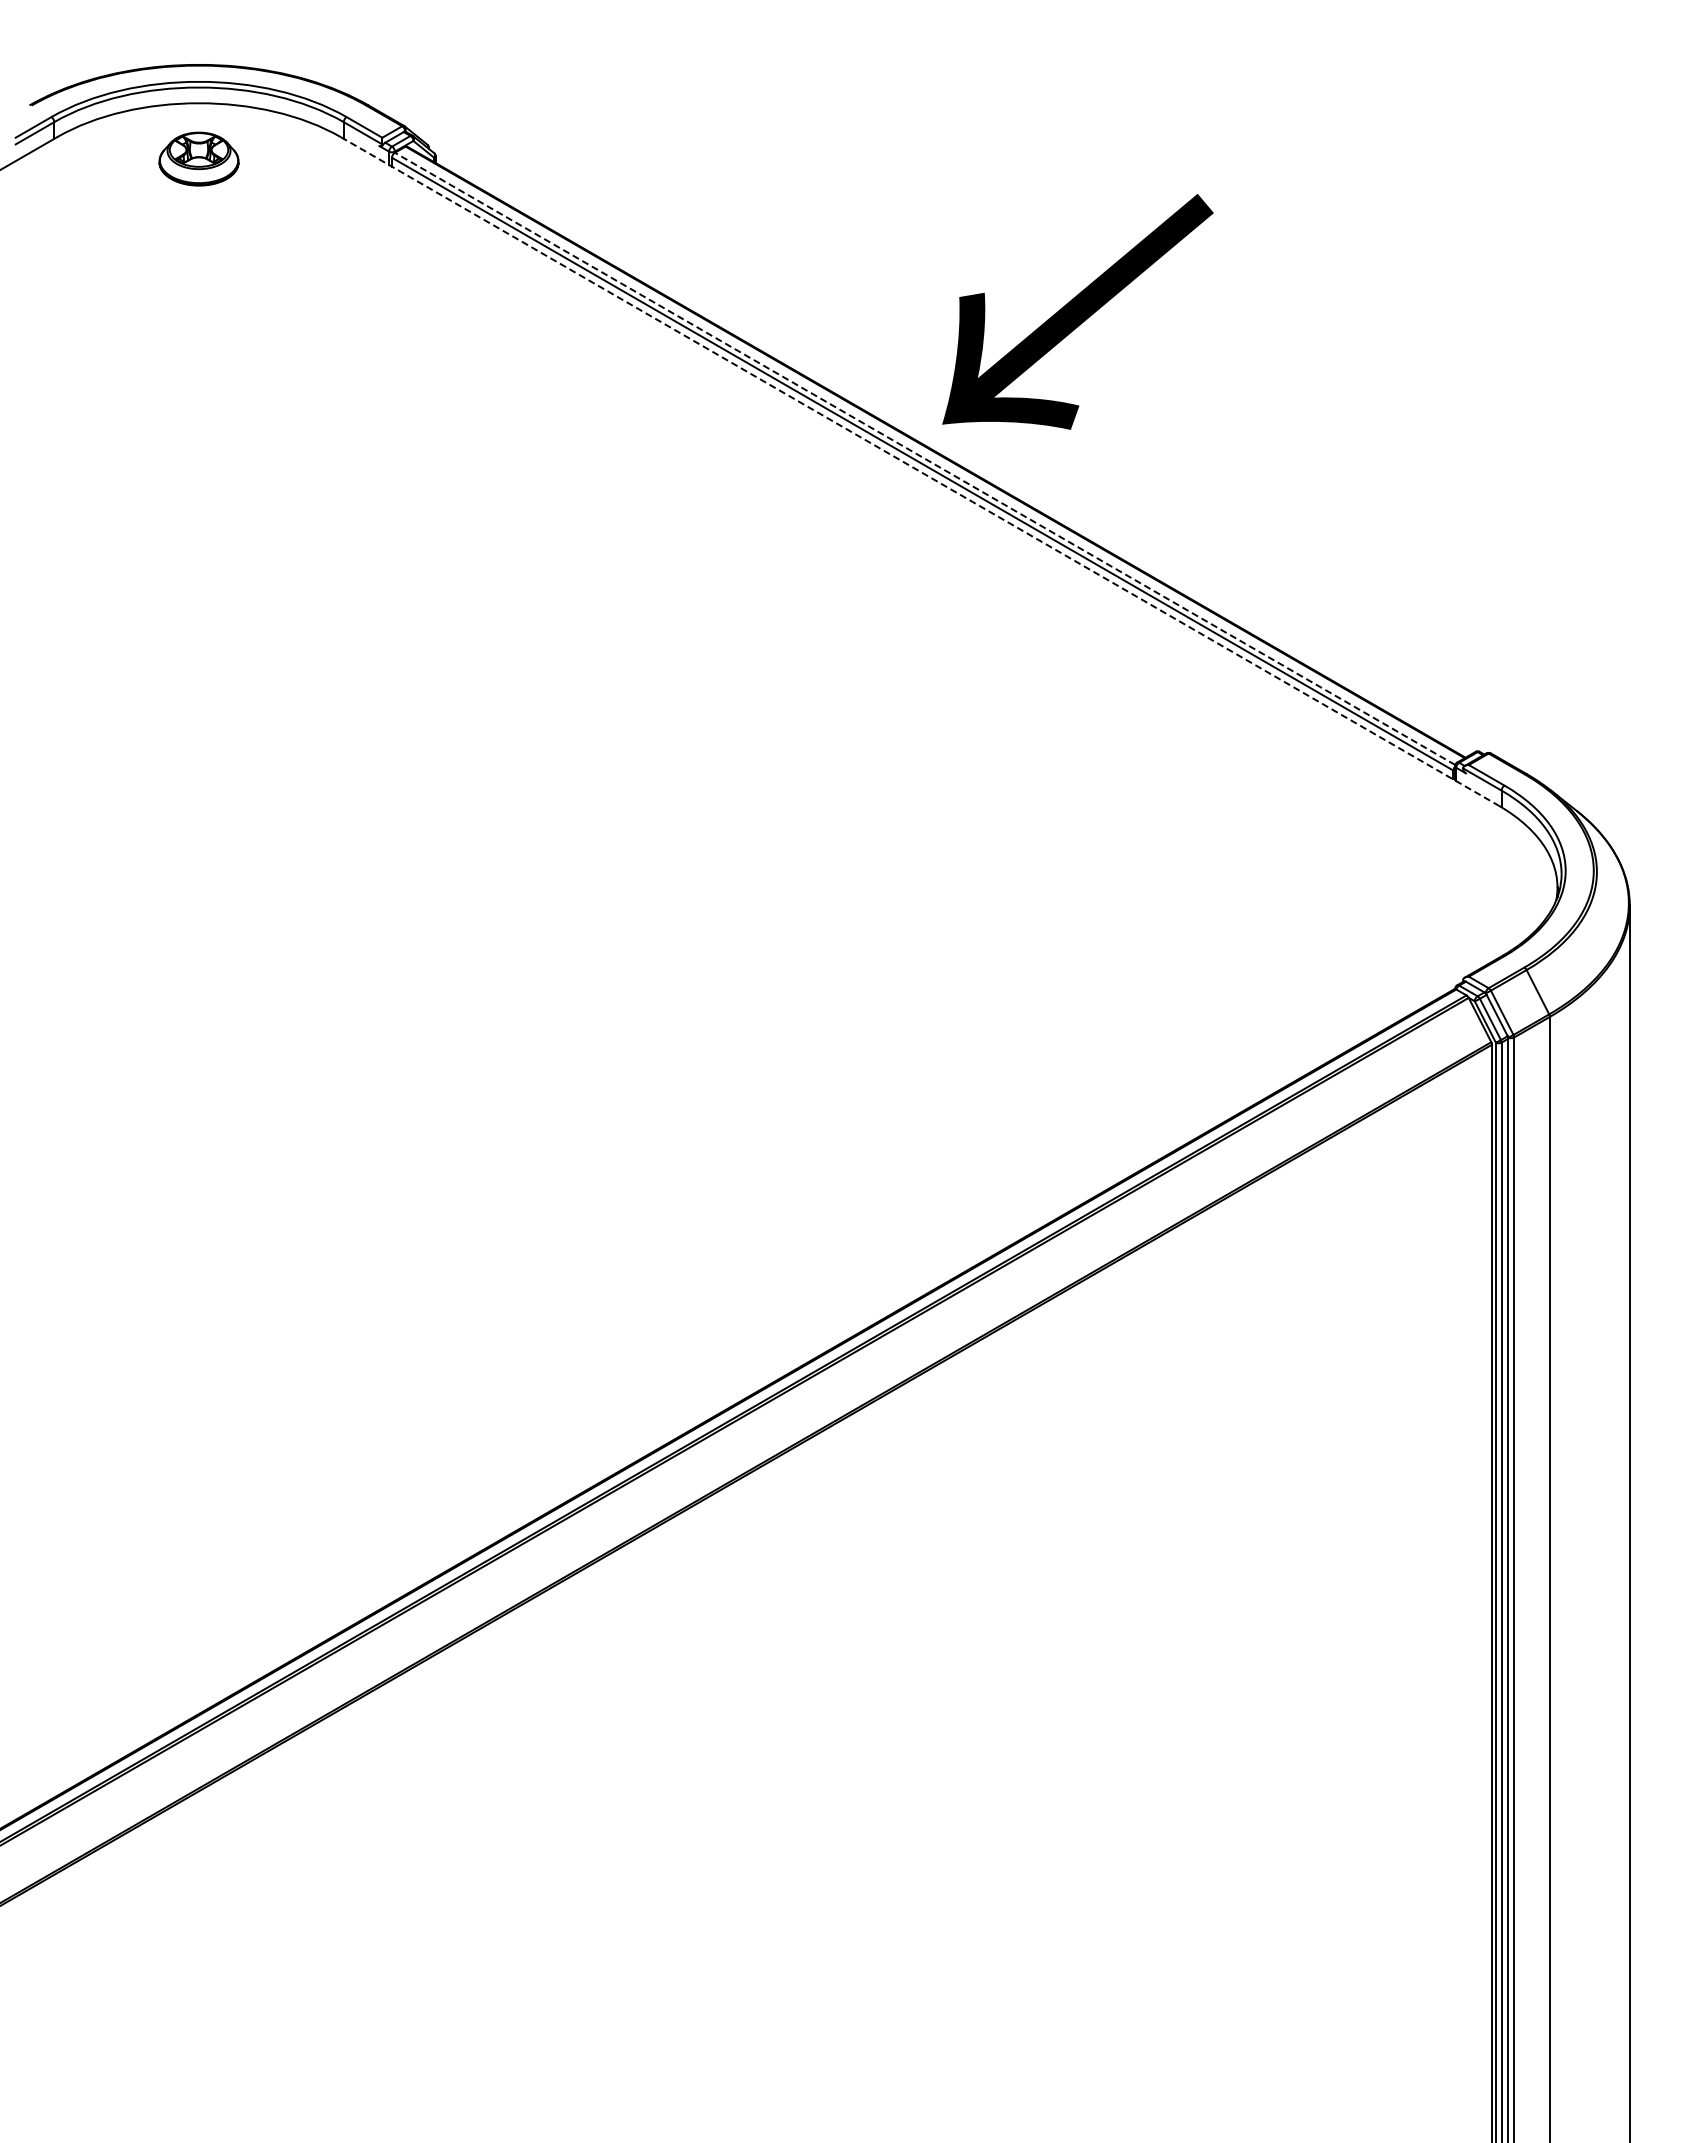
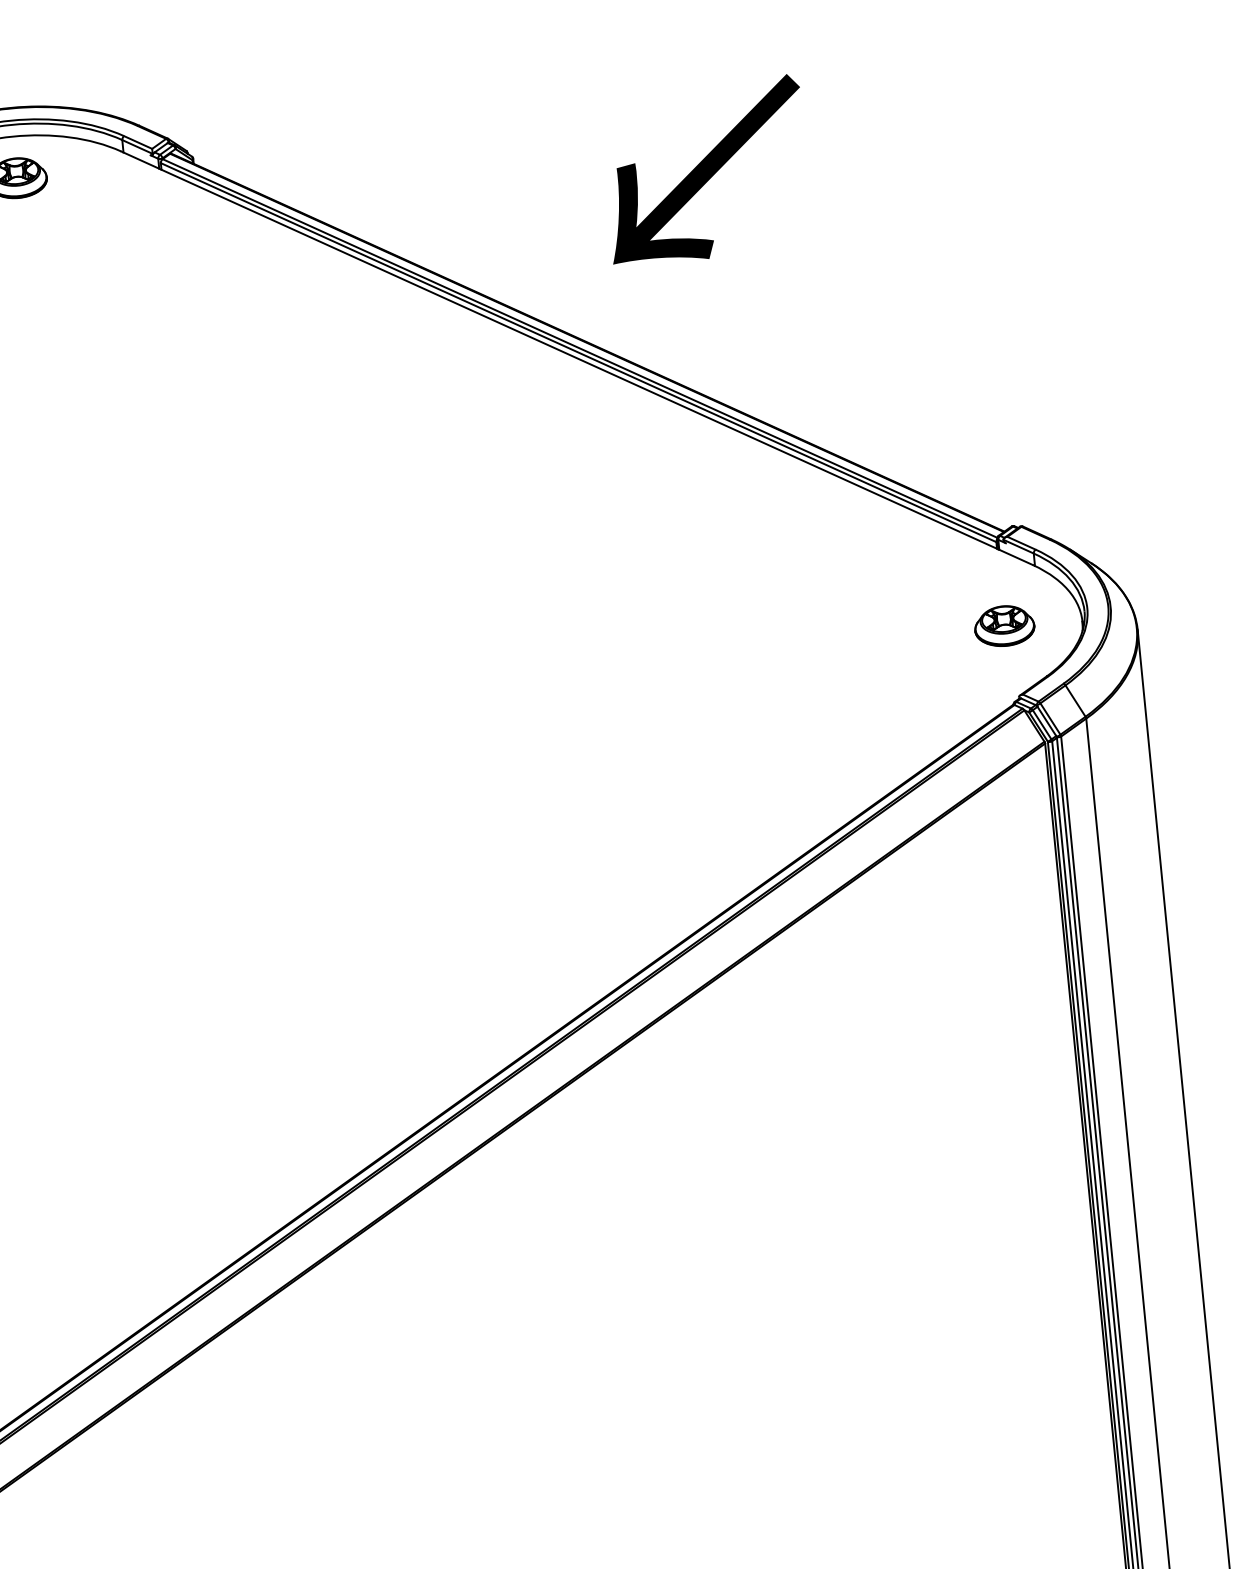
text: (1077, 311) -> (705, 170), moved
line: (924, 458) -> (579, 348), dashed -> solid
line: (920, 471) -> (577, 358), dashed -> solid
part: (1452, 882) -> (1003, 625), added

